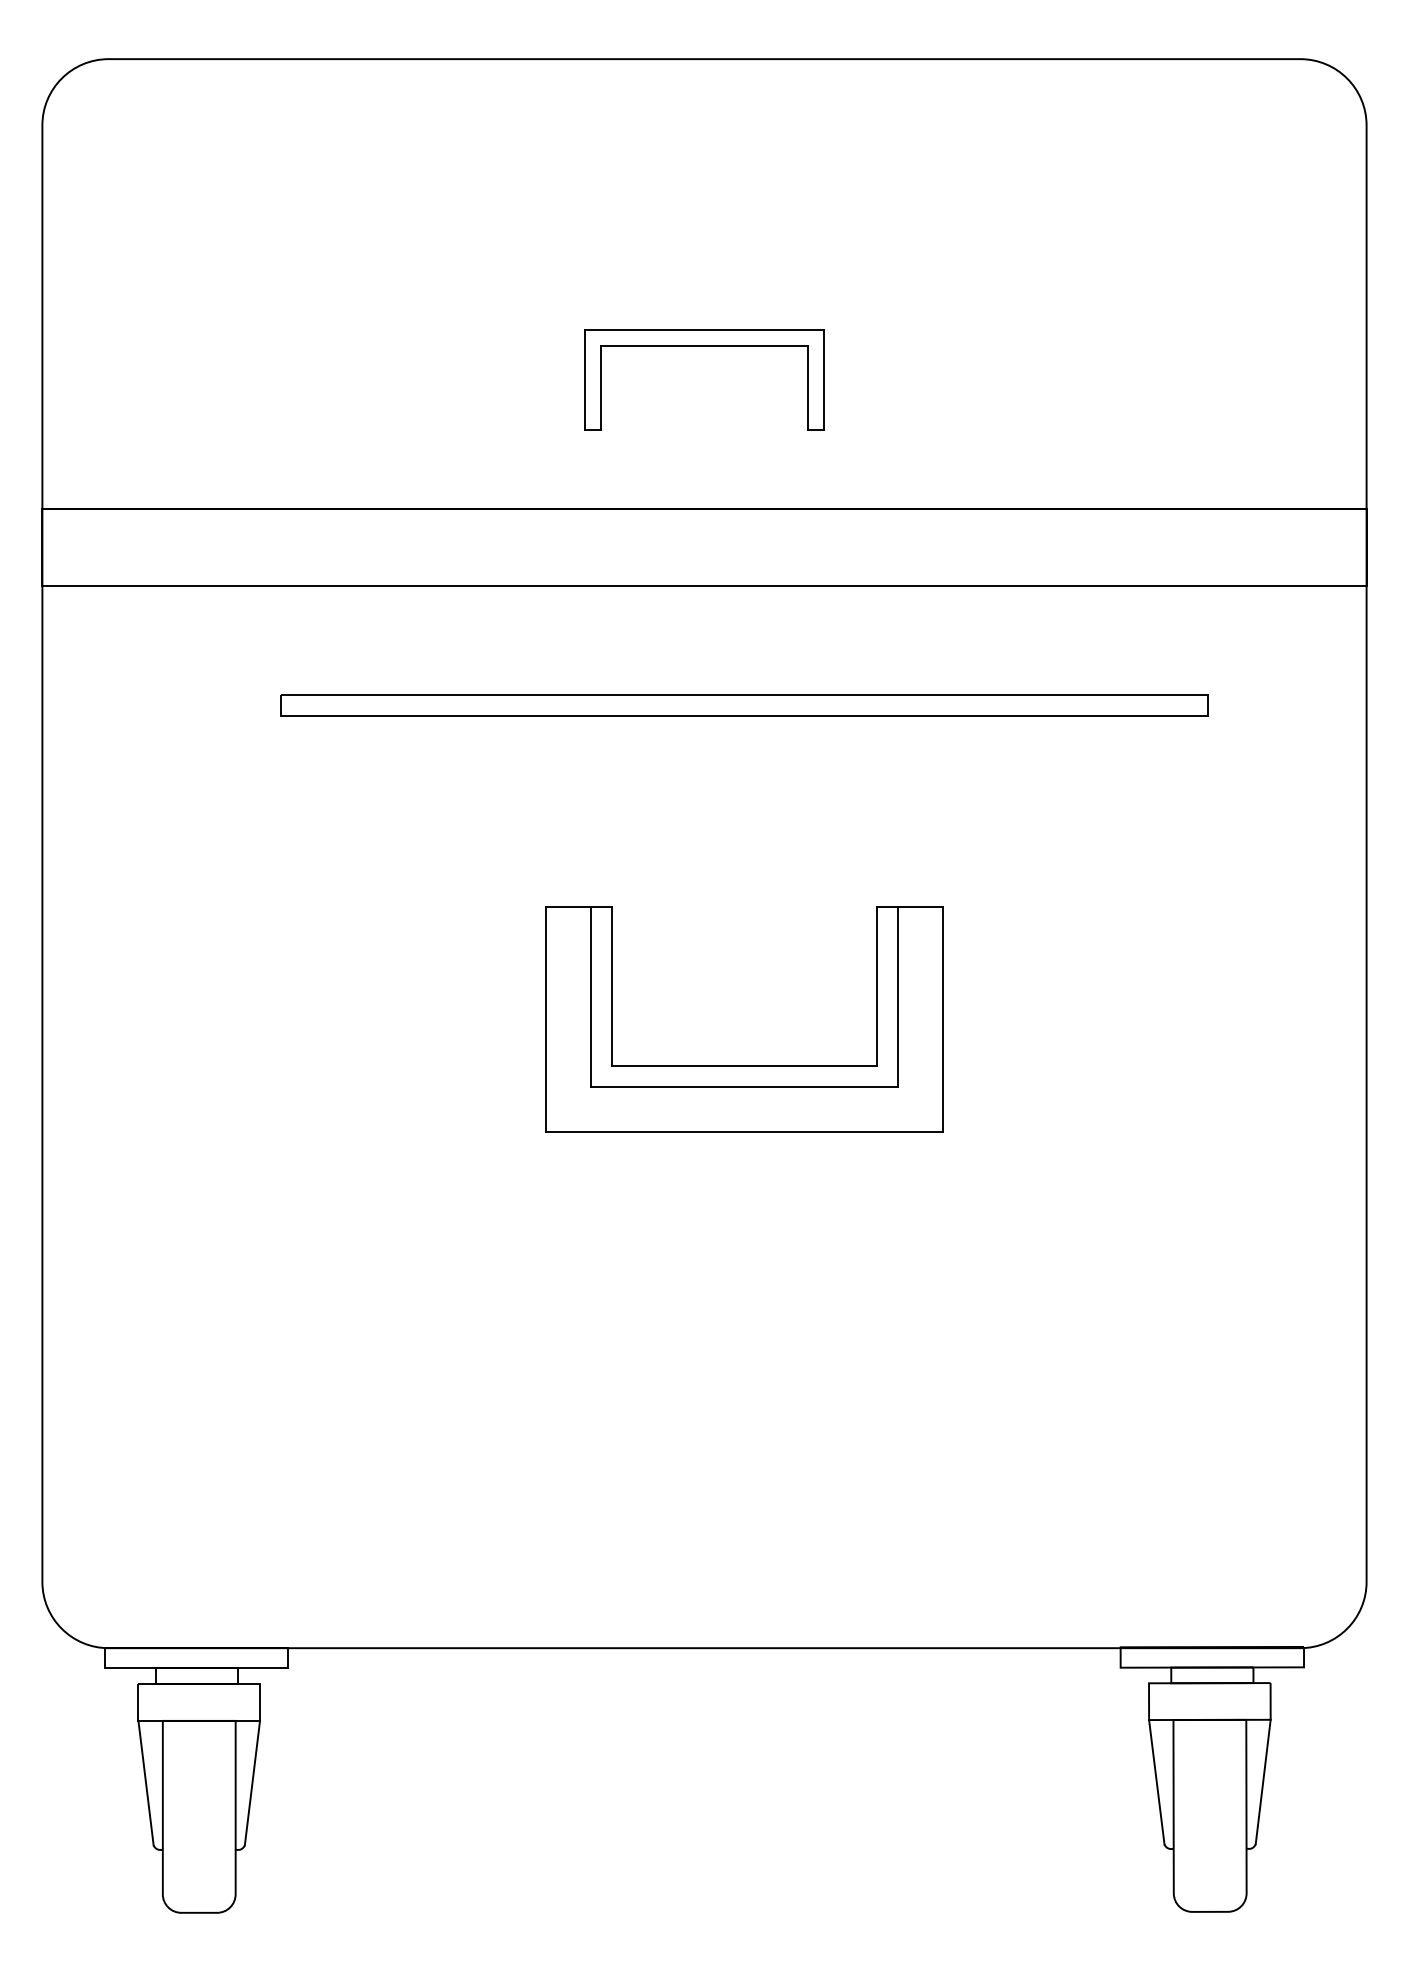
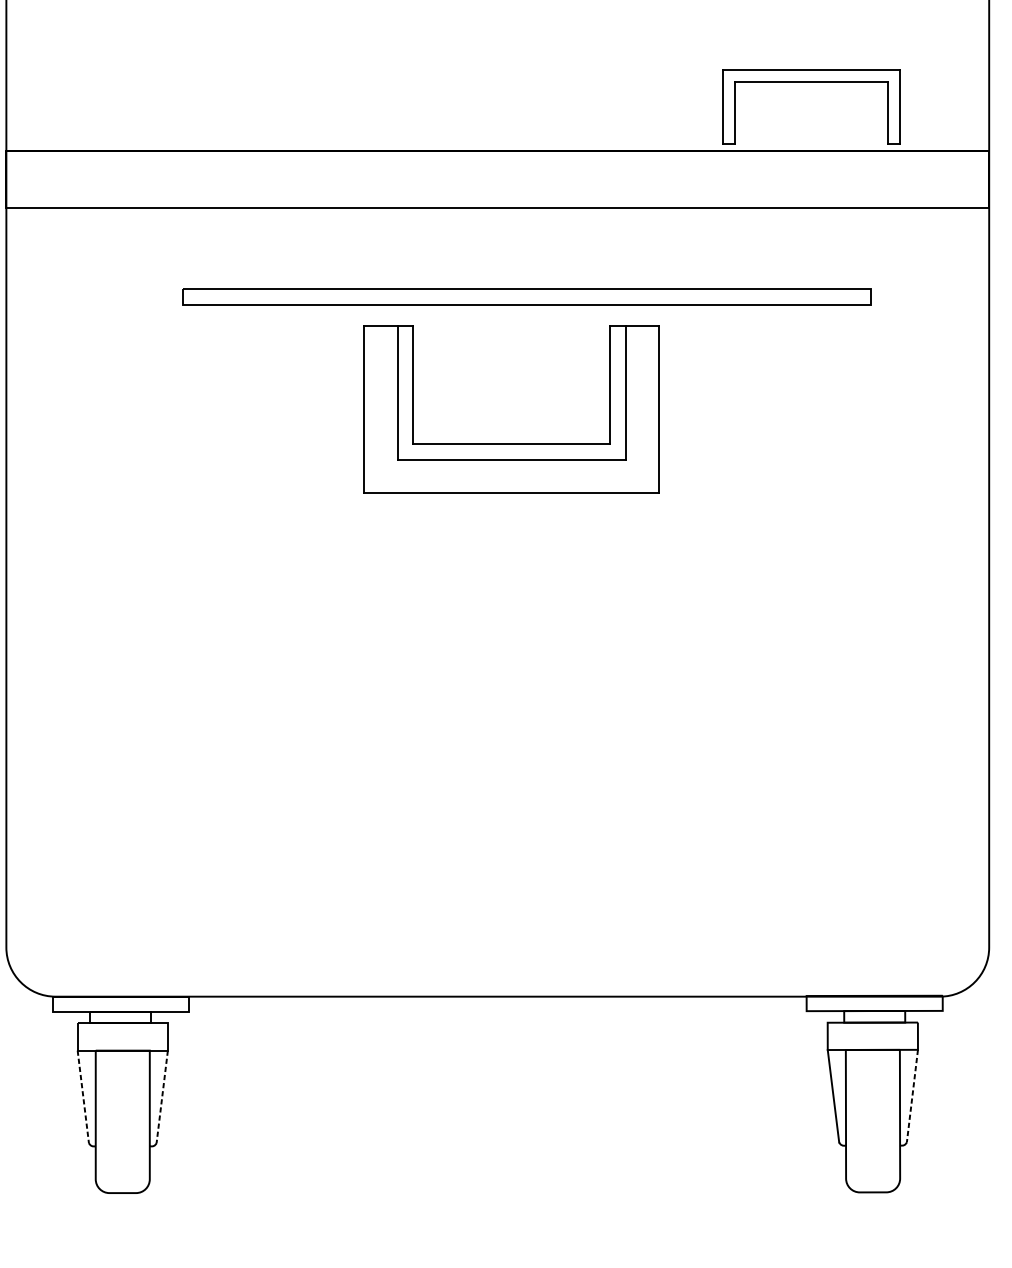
part: (704, 346) -> (811, 82), moved
part: (744, 1065) -> (511, 443), moved
line: (1263, 1782) -> (912, 1096), solid -> dashed
line: (146, 1783) -> (83, 1097), solid -> dashed
line: (252, 1783) -> (162, 1097), solid -> dashed

